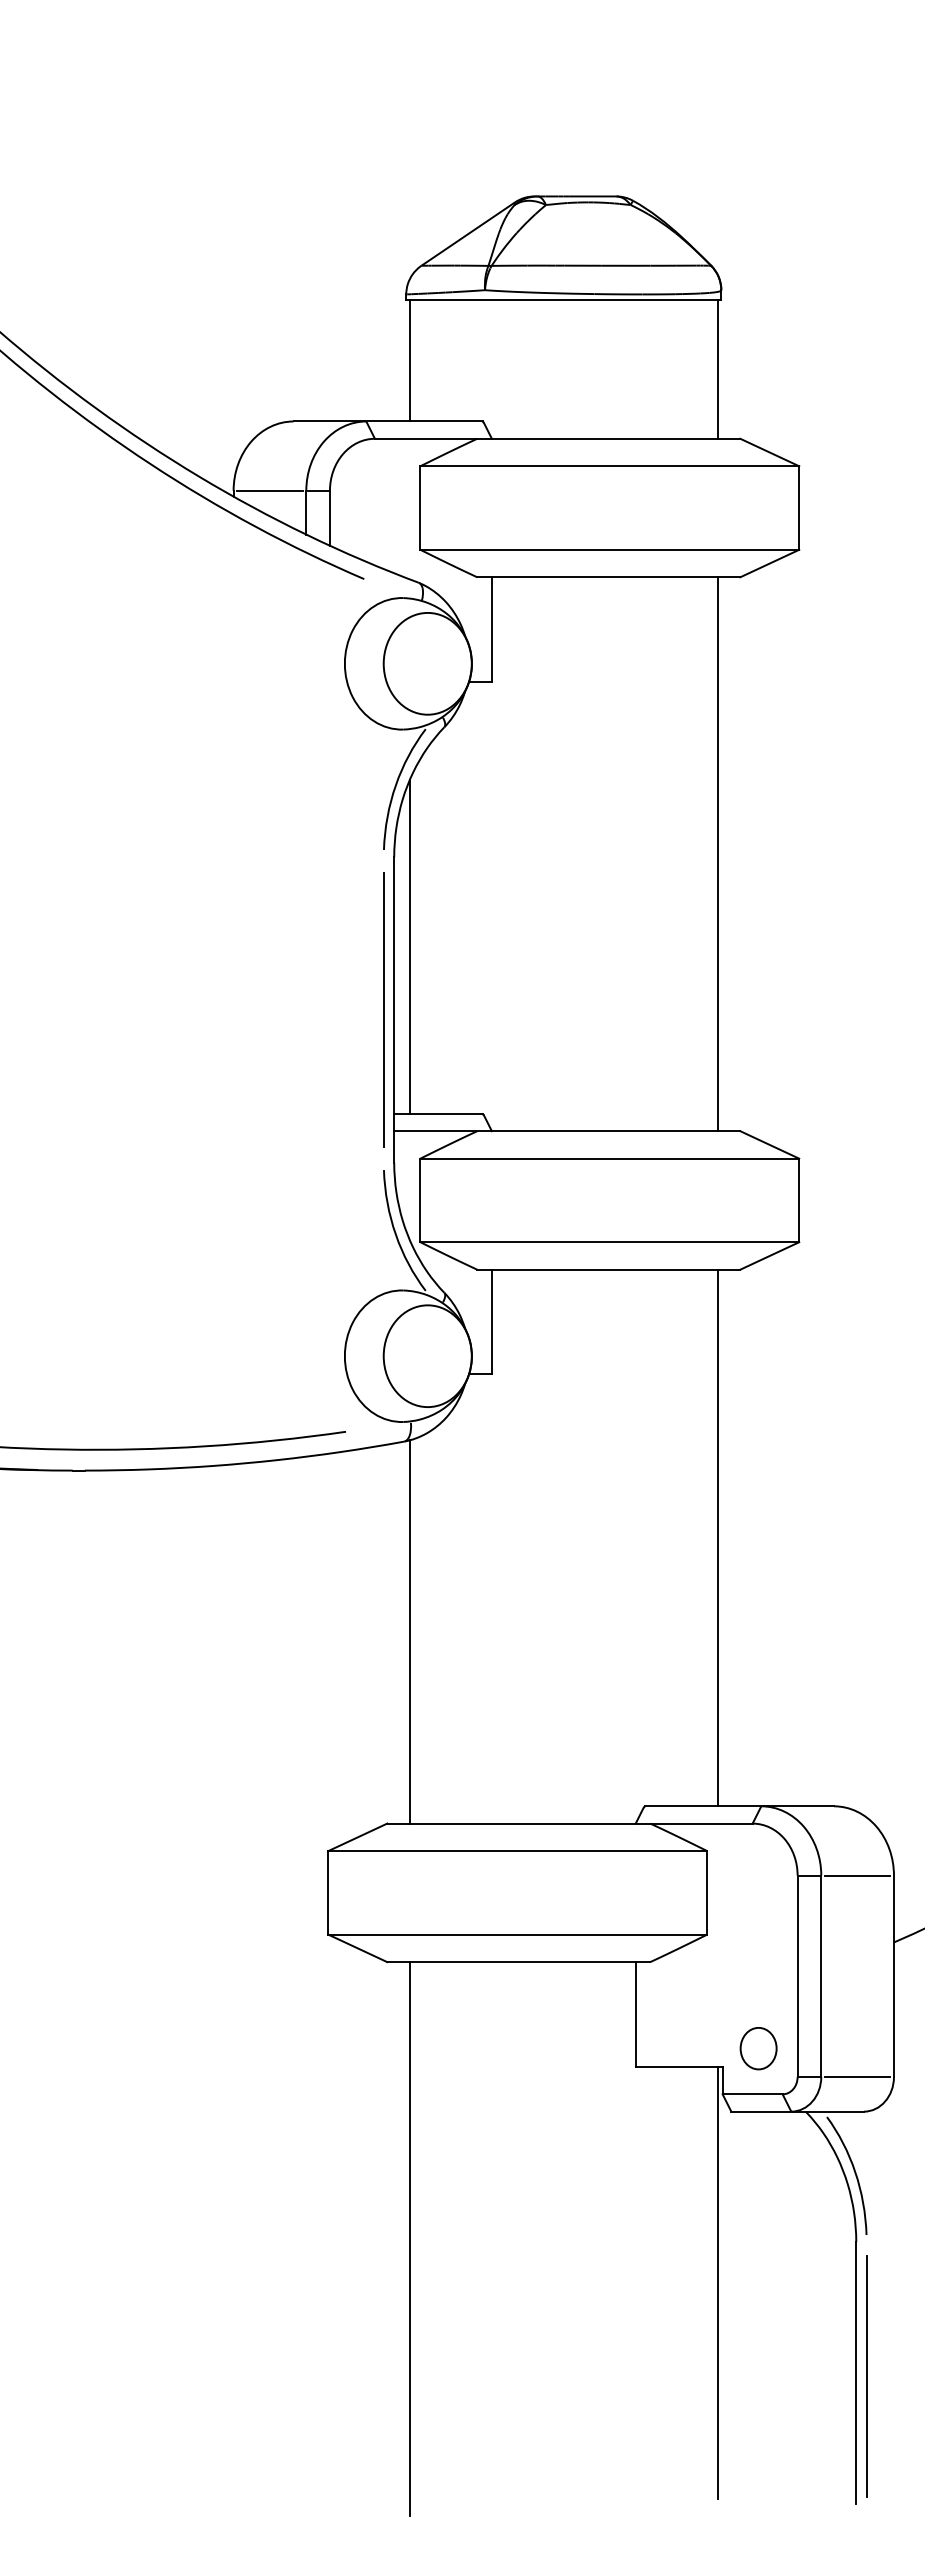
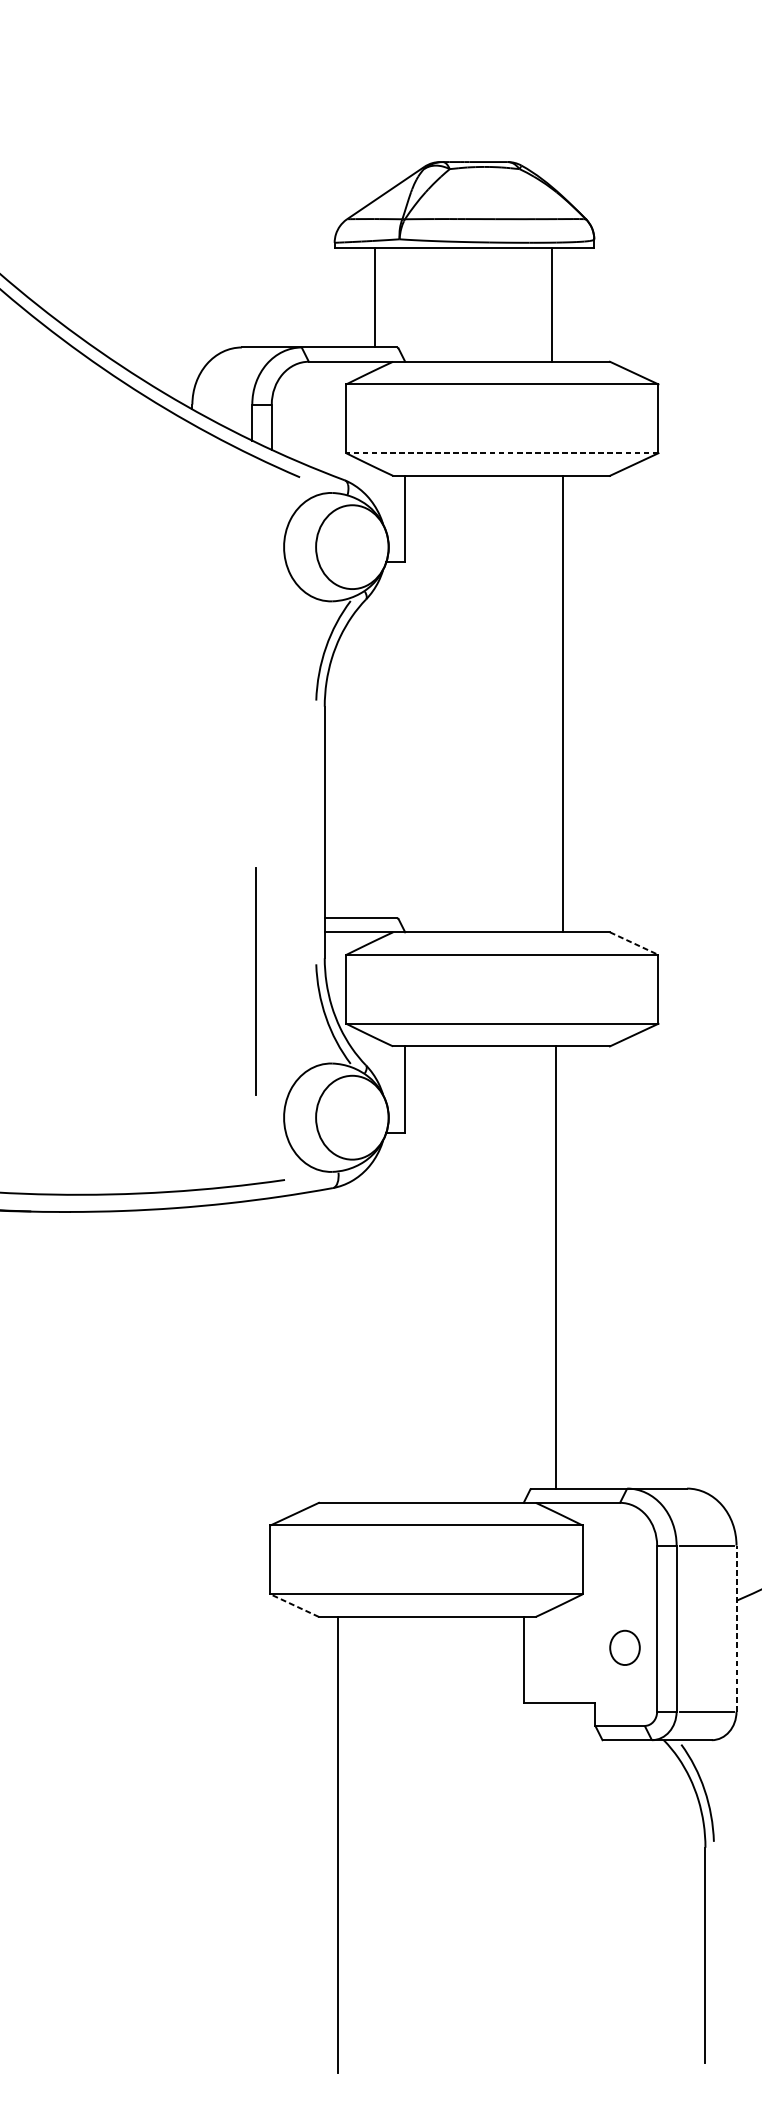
line: (409, 360) -> (374, 297), moved
line: (717, 369) -> (551, 304), moved
line: (269, 490) -> (221, 404), removed
line: (609, 549) -> (502, 452), solid -> dashed
line: (717, 854) -> (562, 704), moved
line: (409, 946) -> (337, 780), removed
line: (383, 1009) -> (255, 981), moved
line: (770, 1145) -> (634, 944), solid -> dashed
line: (717, 1537) -> (555, 1267), moved
line: (409, 1631) -> (337, 1344), removed
line: (357, 1948) -> (294, 1605), solid -> dashed
line: (893, 1976) -> (736, 1628), solid -> dashed
part: (758, 2048) -> (624, 1647), moved
line: (717, 2282) -> (591, 1880), removed
line: (866, 2376) -> (713, 1958), removed

